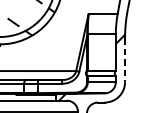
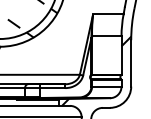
line: (125, 60) -> (131, 63), dashed -> solid

